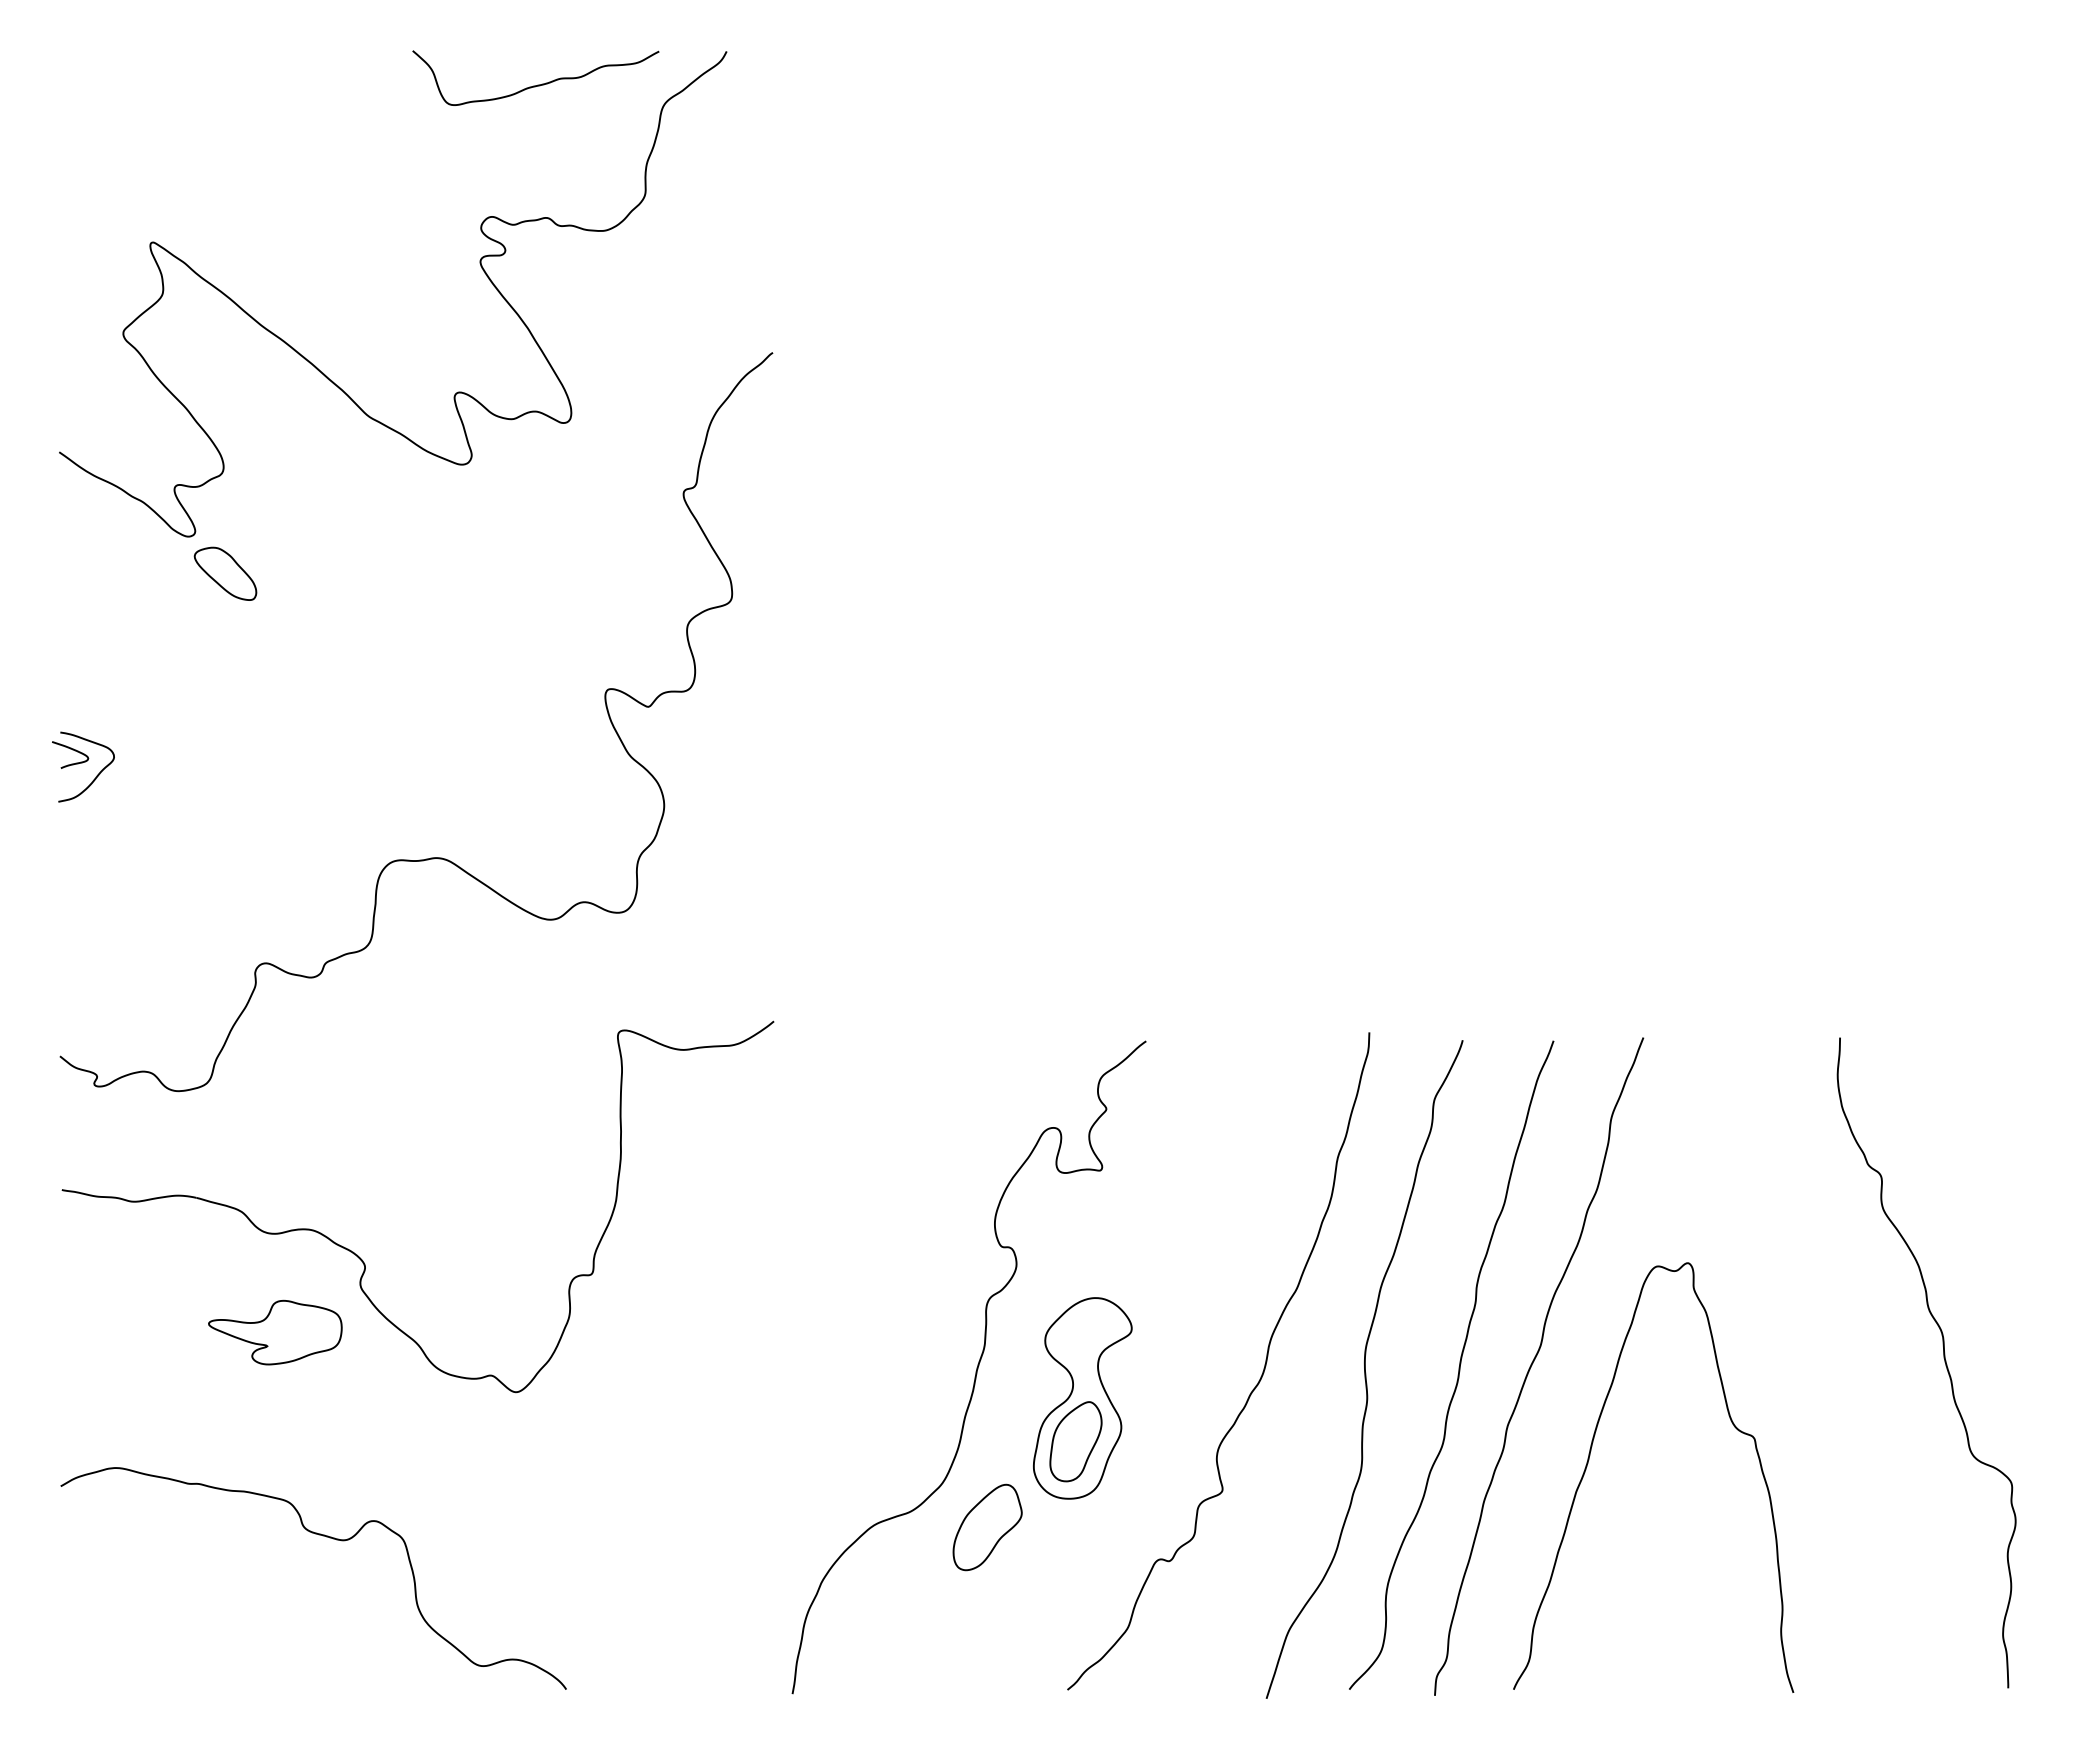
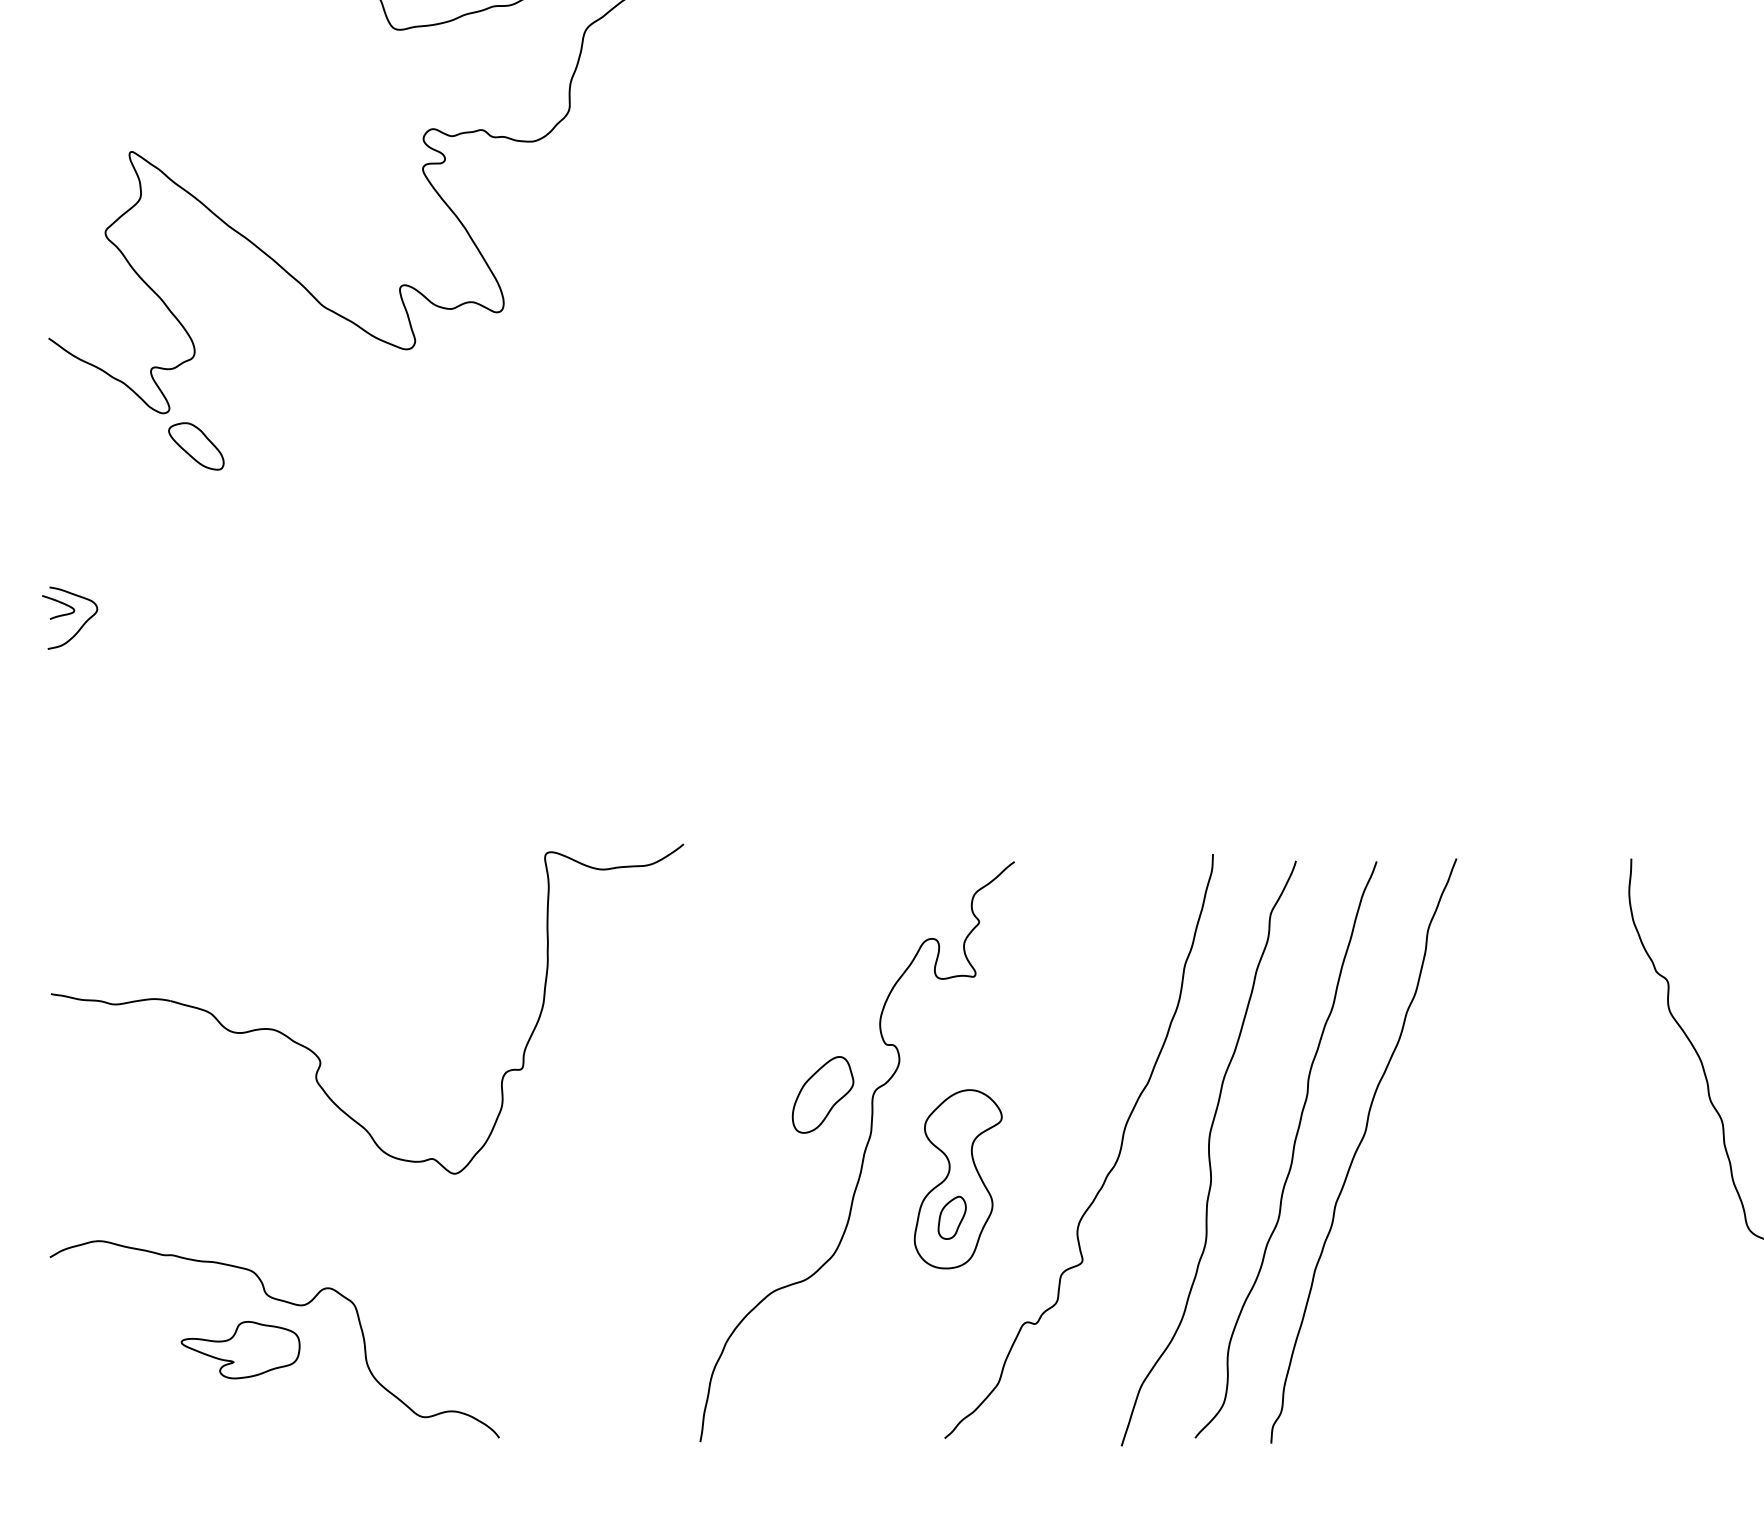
curve: (430, 857) -> (378, 698), removed
part: (275, 1332) -> (240, 1350), moved
part: (1075, 1441) -> (951, 1217), size x0.6
curve: (1589, 1460) -> (1408, 1234), removed
part: (987, 1527) -> (822, 1094), moved

